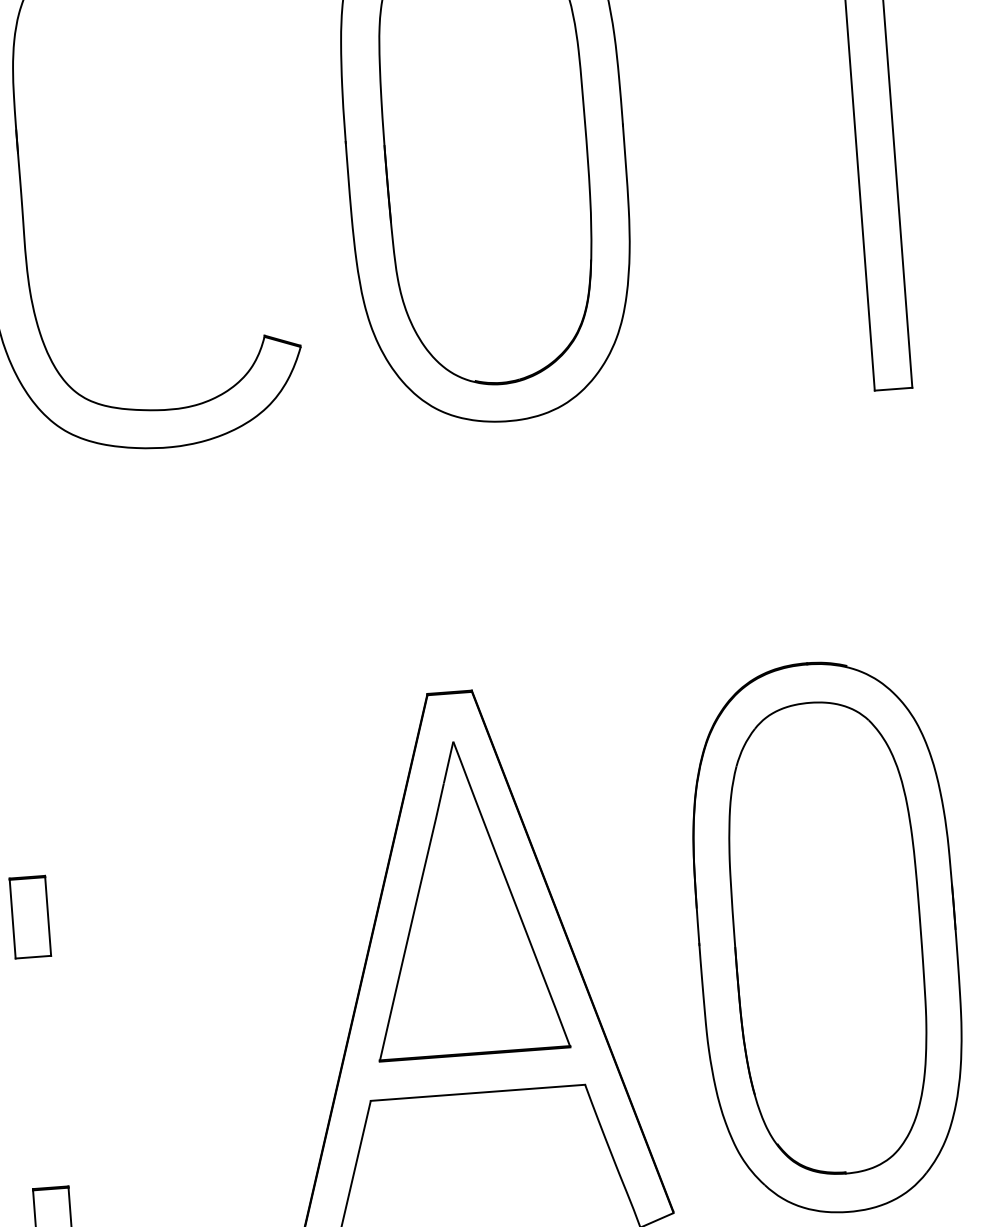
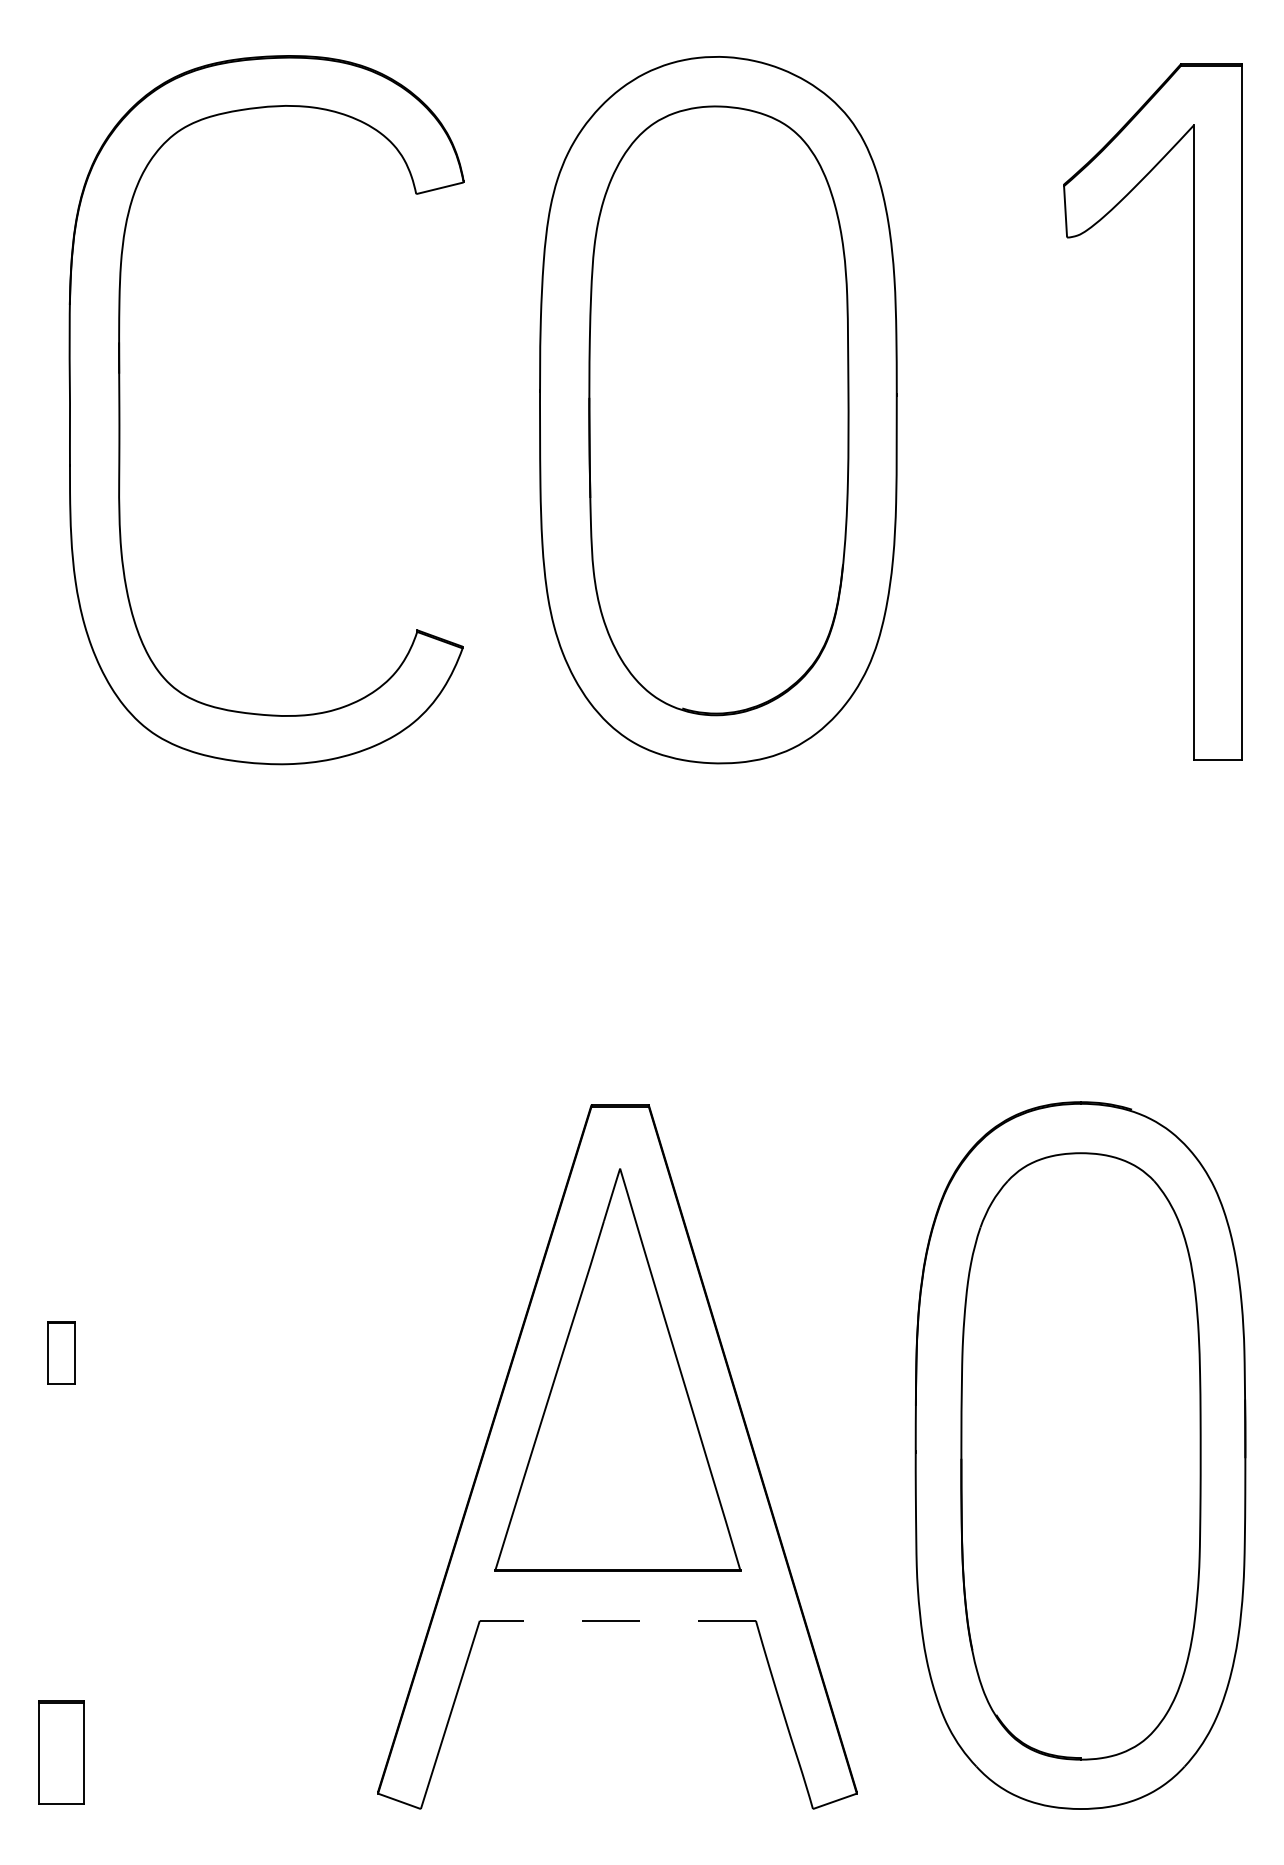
part: (30, 917) -> (61, 1352), size x0.6
line: (477, 1092) -> (617, 1620), solid -> dashed

